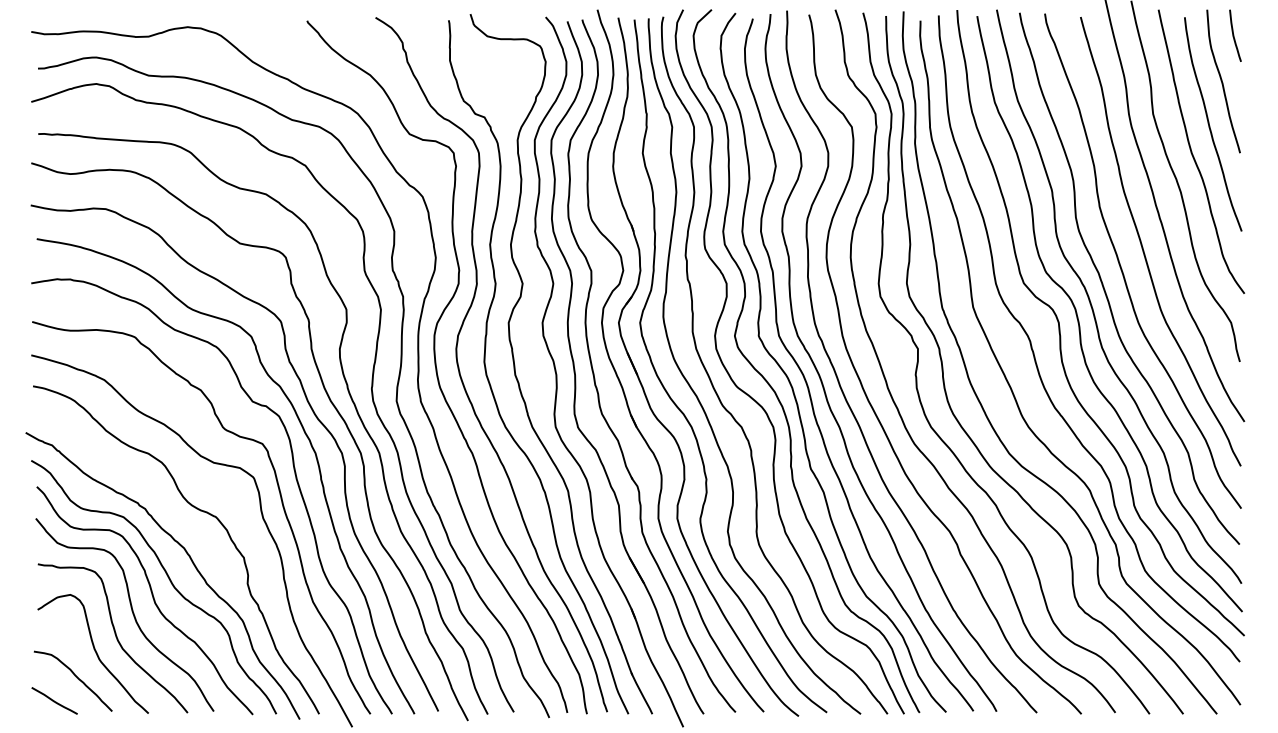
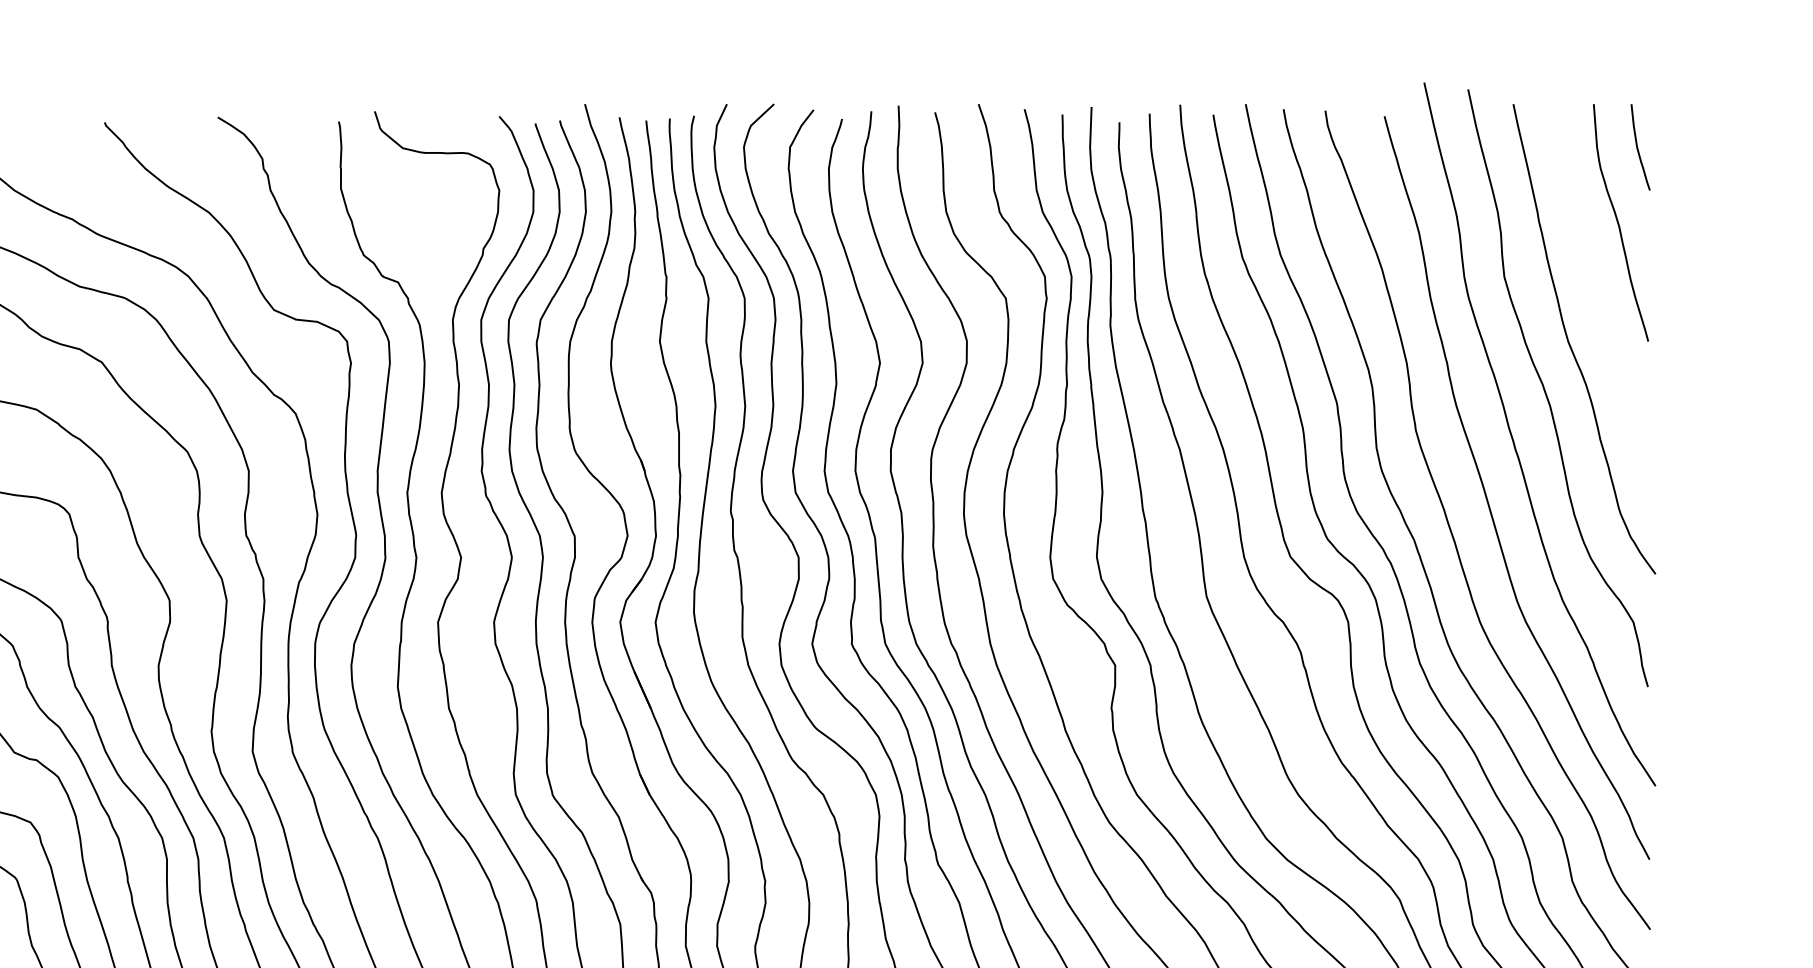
curve: (1210, 125) -> (1599, 295), removed

